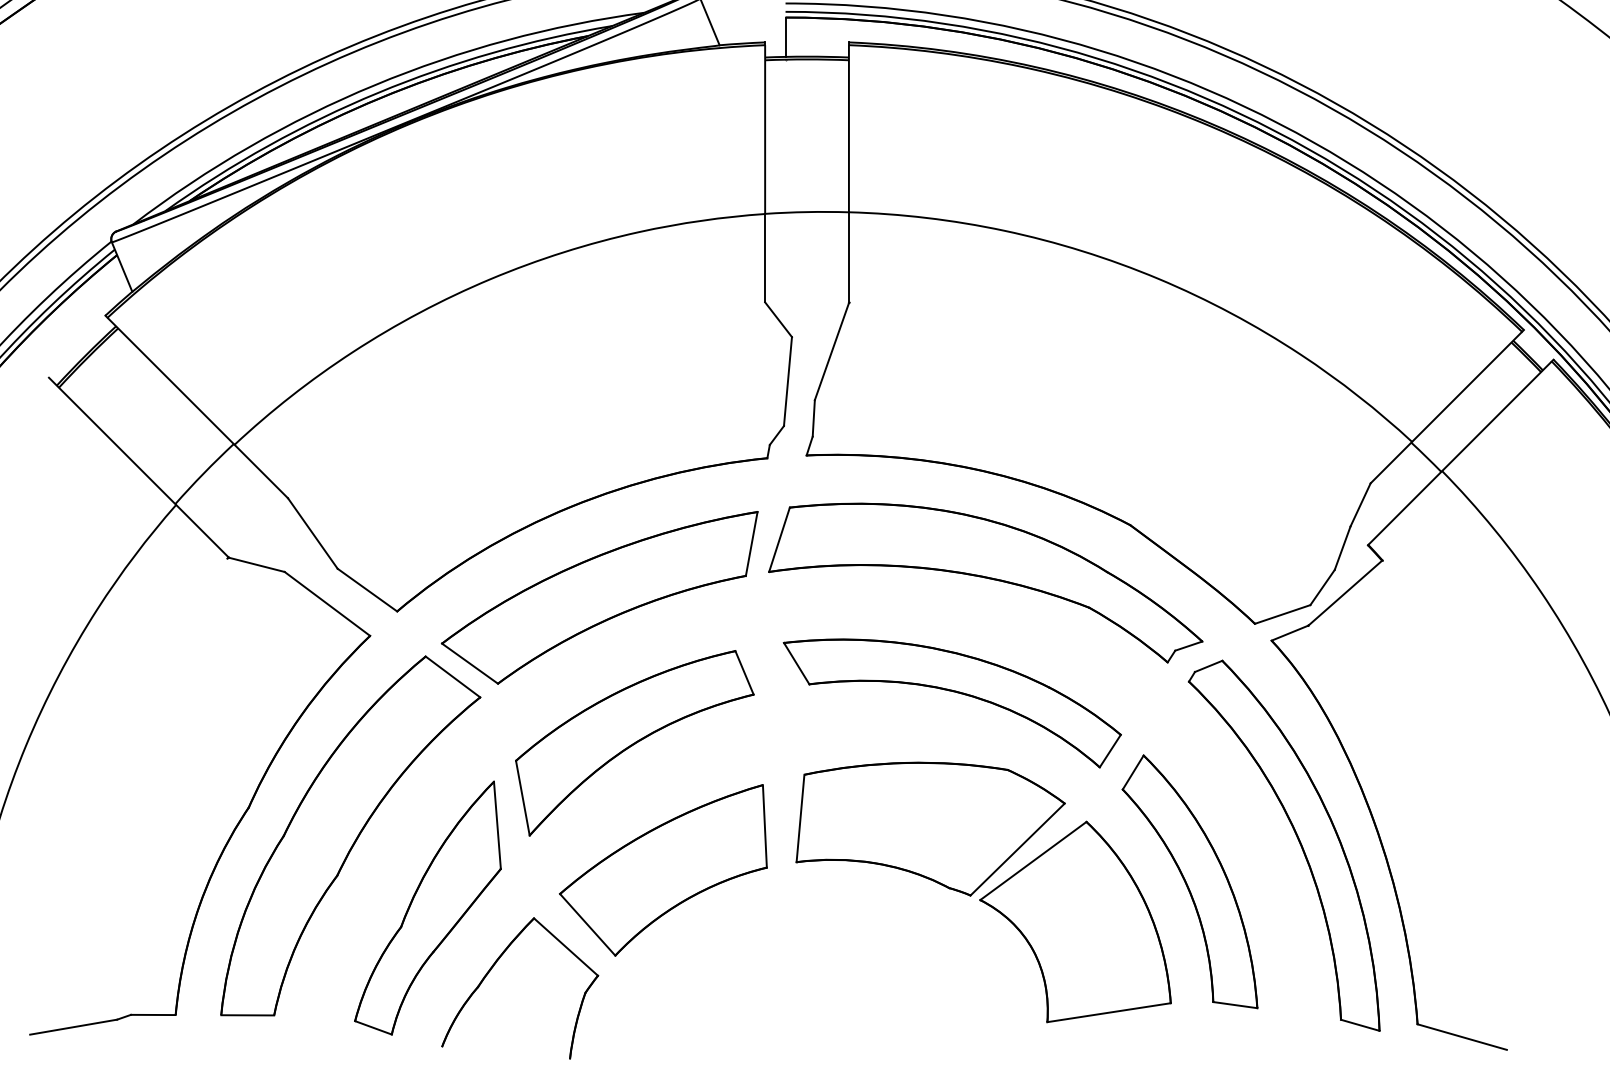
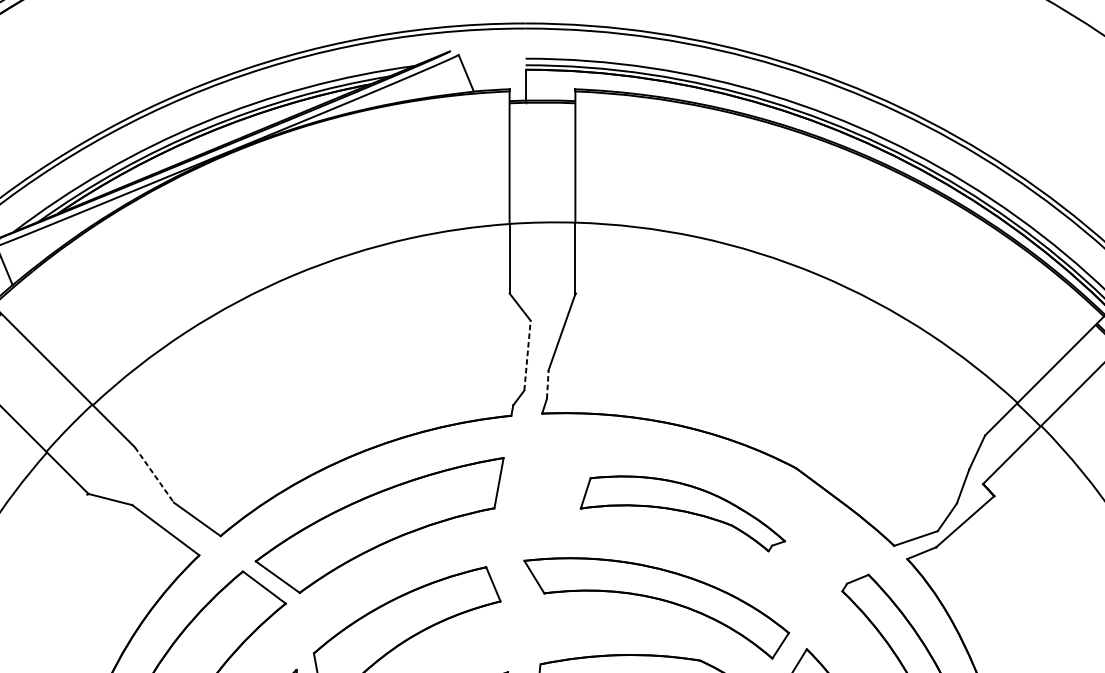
line: (787, 381) -> (527, 355), solid -> dashed
line: (813, 417) -> (547, 383), solid -> dashed
line: (313, 533) -> (154, 474), solid -> dashed
part: (985, 582) -> (682, 513), size x0.6

